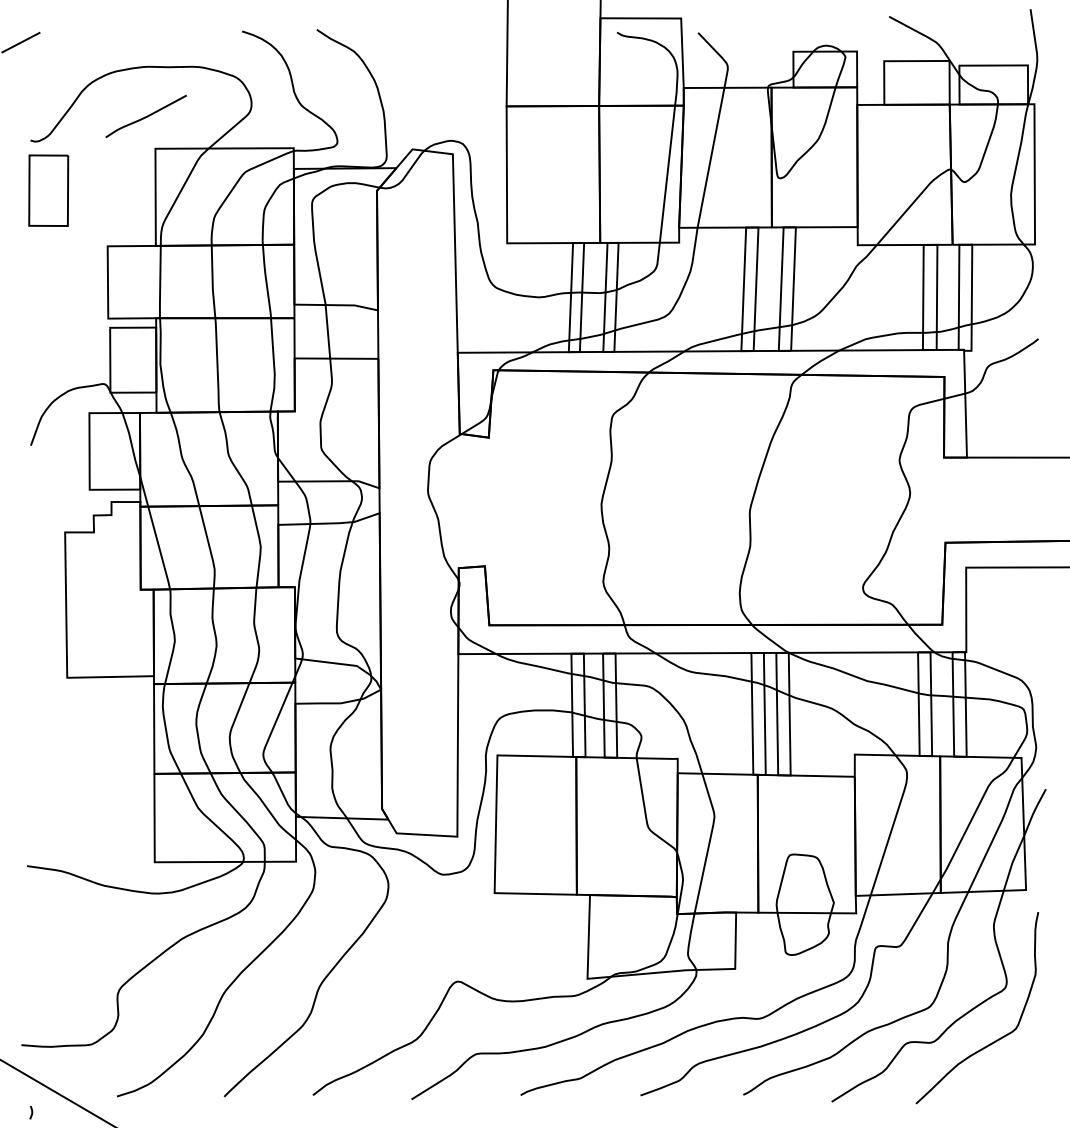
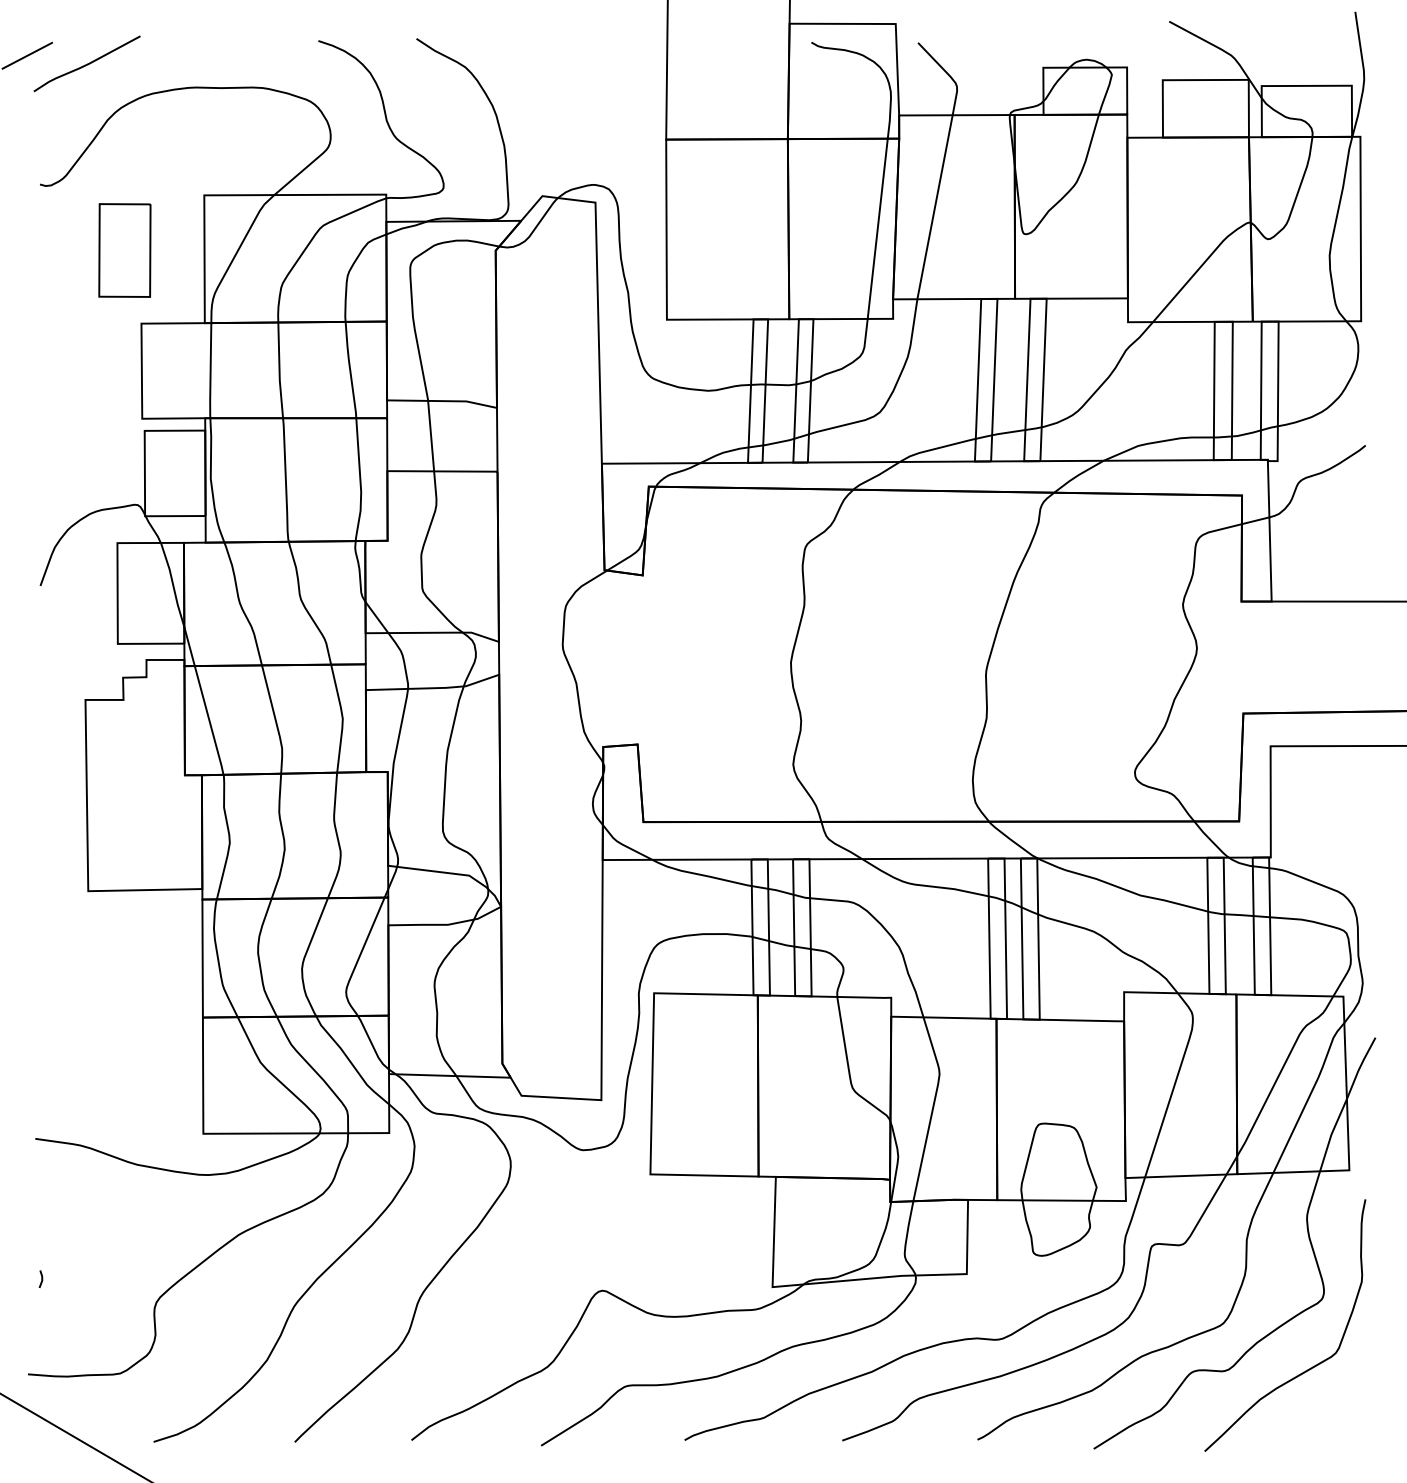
curve: (146, 116) -> (87, 63), moved
part: (48, 190) -> (124, 250), moved
line: (31, 1112) -> (41, 1278), moved

